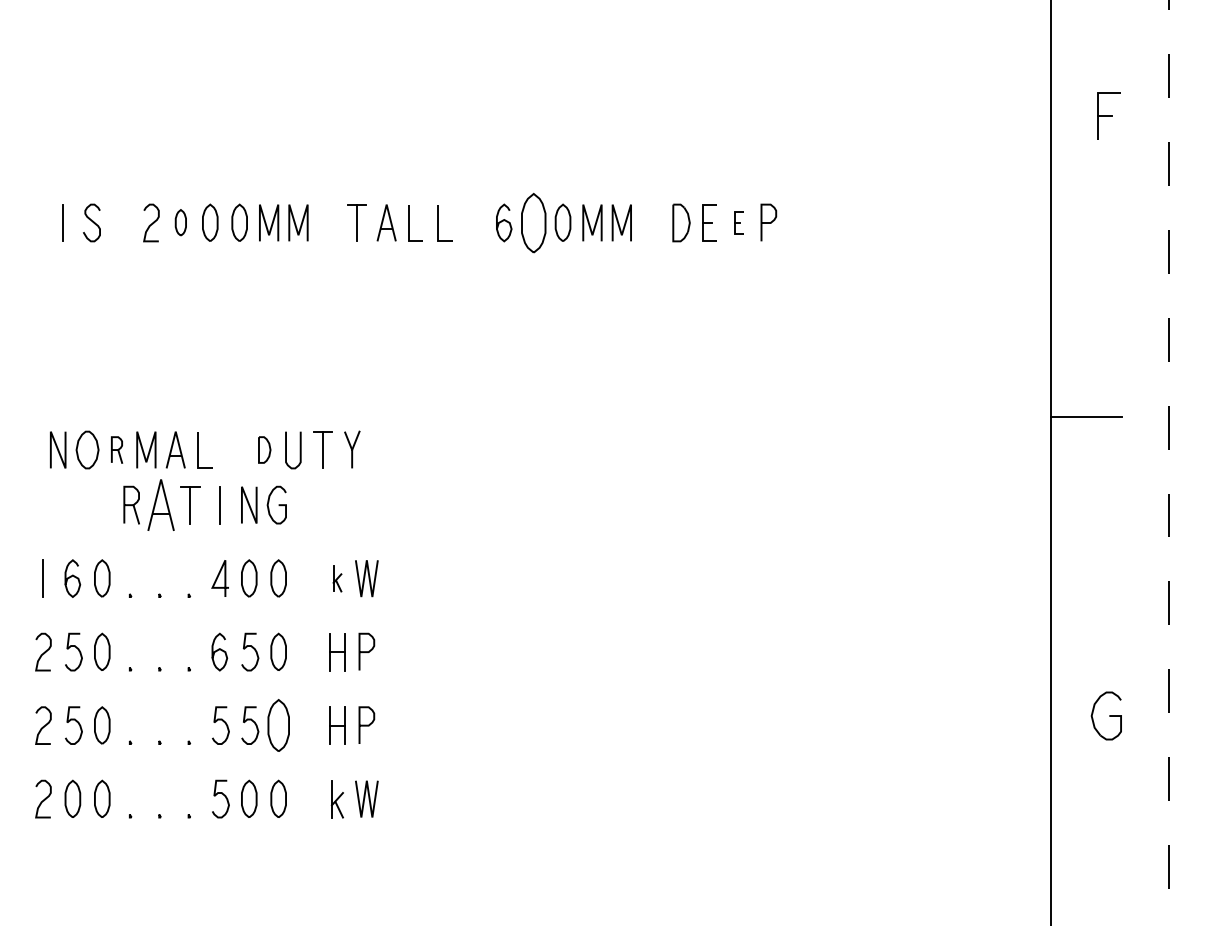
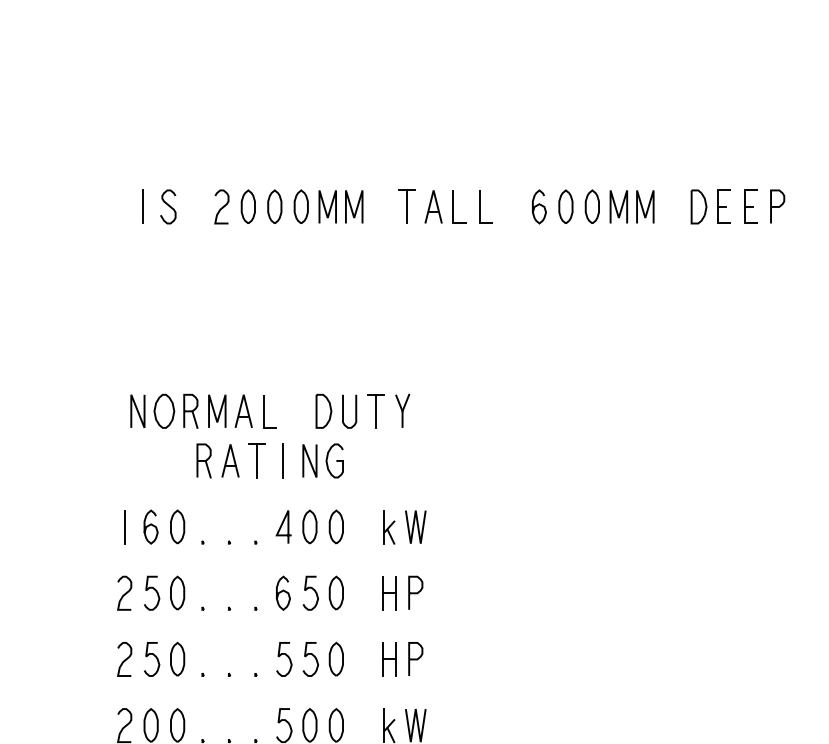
part: (180, 222) -> (248, 206), size x1.43
part: (533, 222) -> (565, 206), size x0.62
part: (738, 222) -> (750, 206), size x1.67
part: (116, 449) -> (190, 410), size x1.43
part: (264, 449) -> (323, 410), size x1.43
part: (160, 504) -> (230, 460), size x0.71
part: (337, 578) -> (389, 526), size x1.43
part: (278, 725) -> (336, 659), size x0.71

